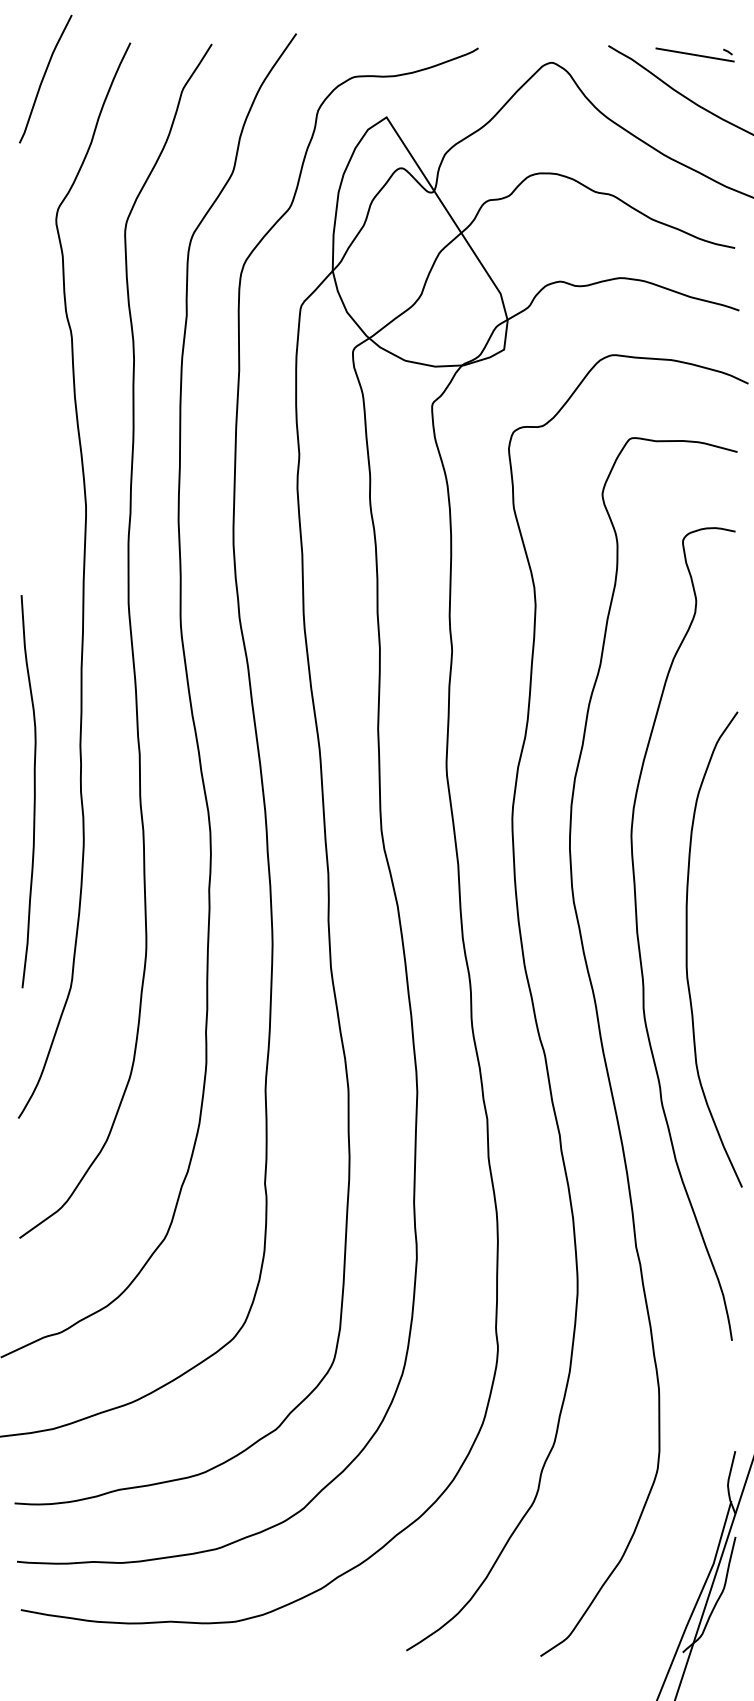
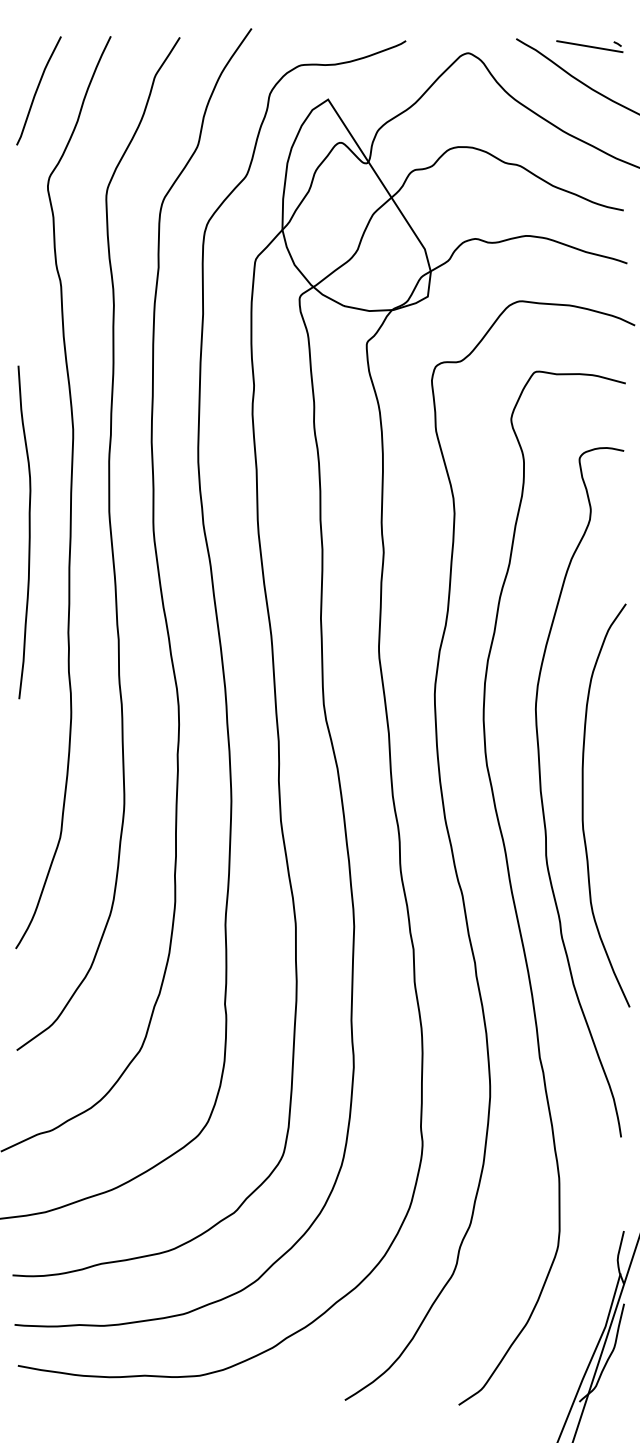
curve: (44, 78) -> (37, 90), moved
curve: (33, 790) -> (28, 531), moved

